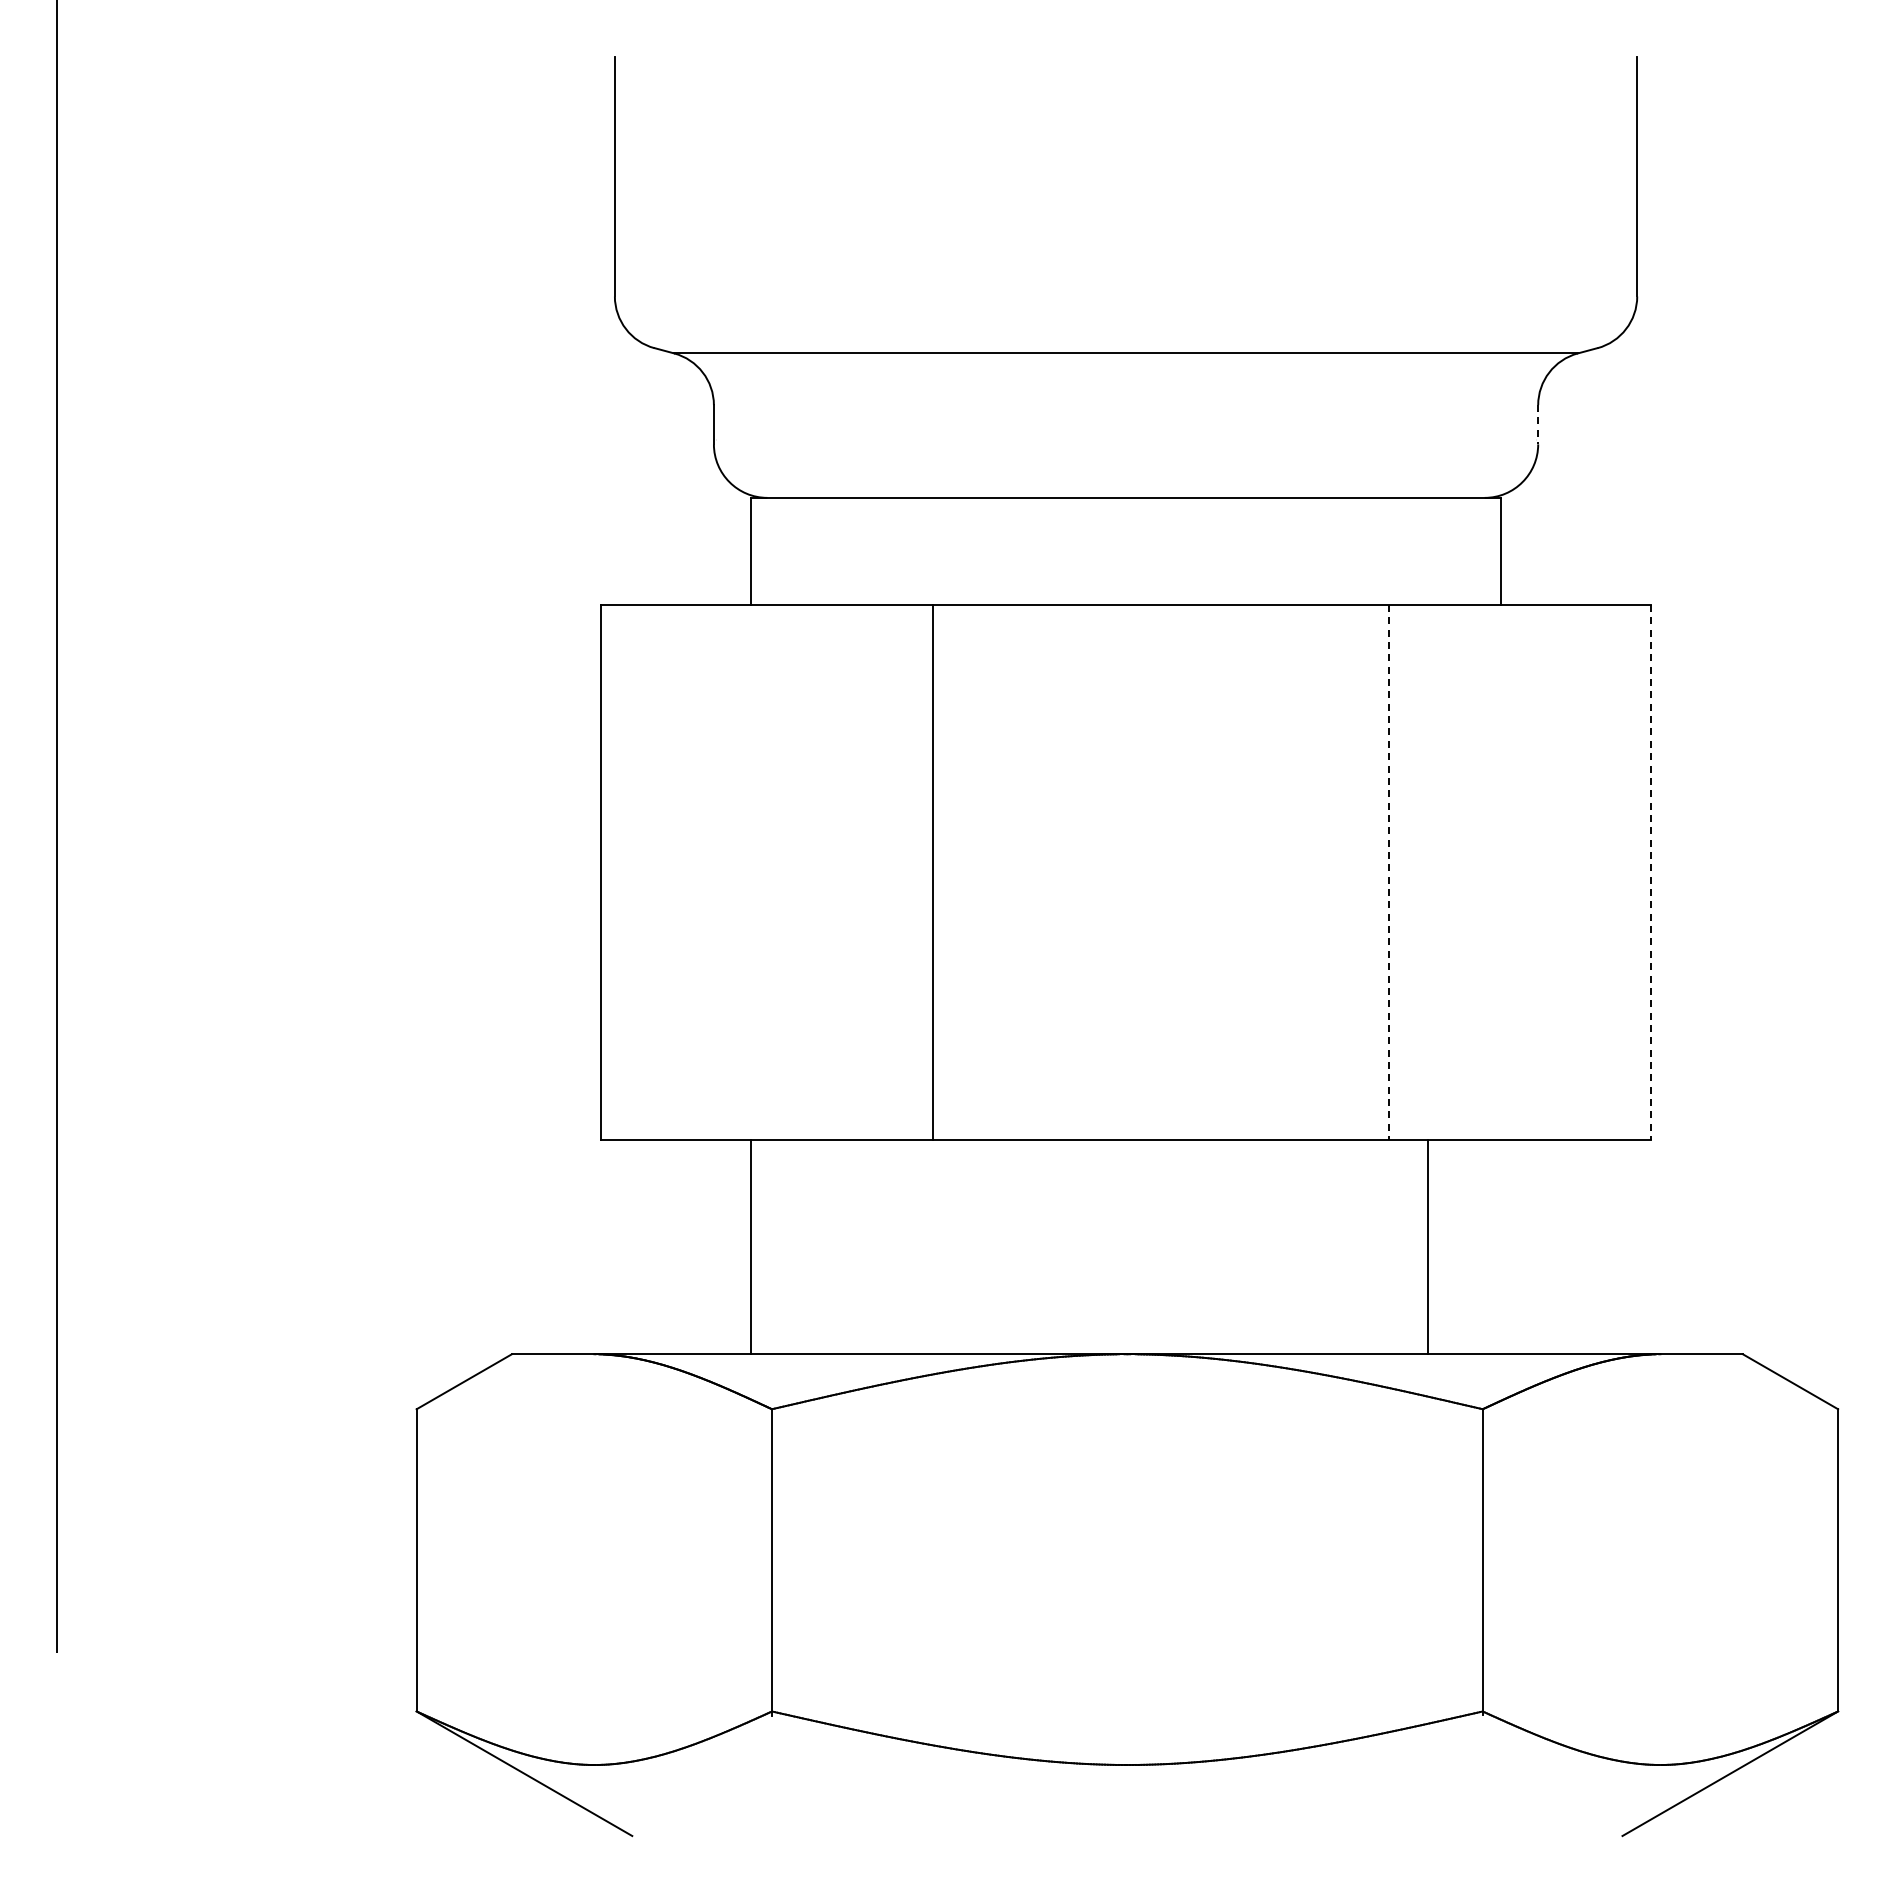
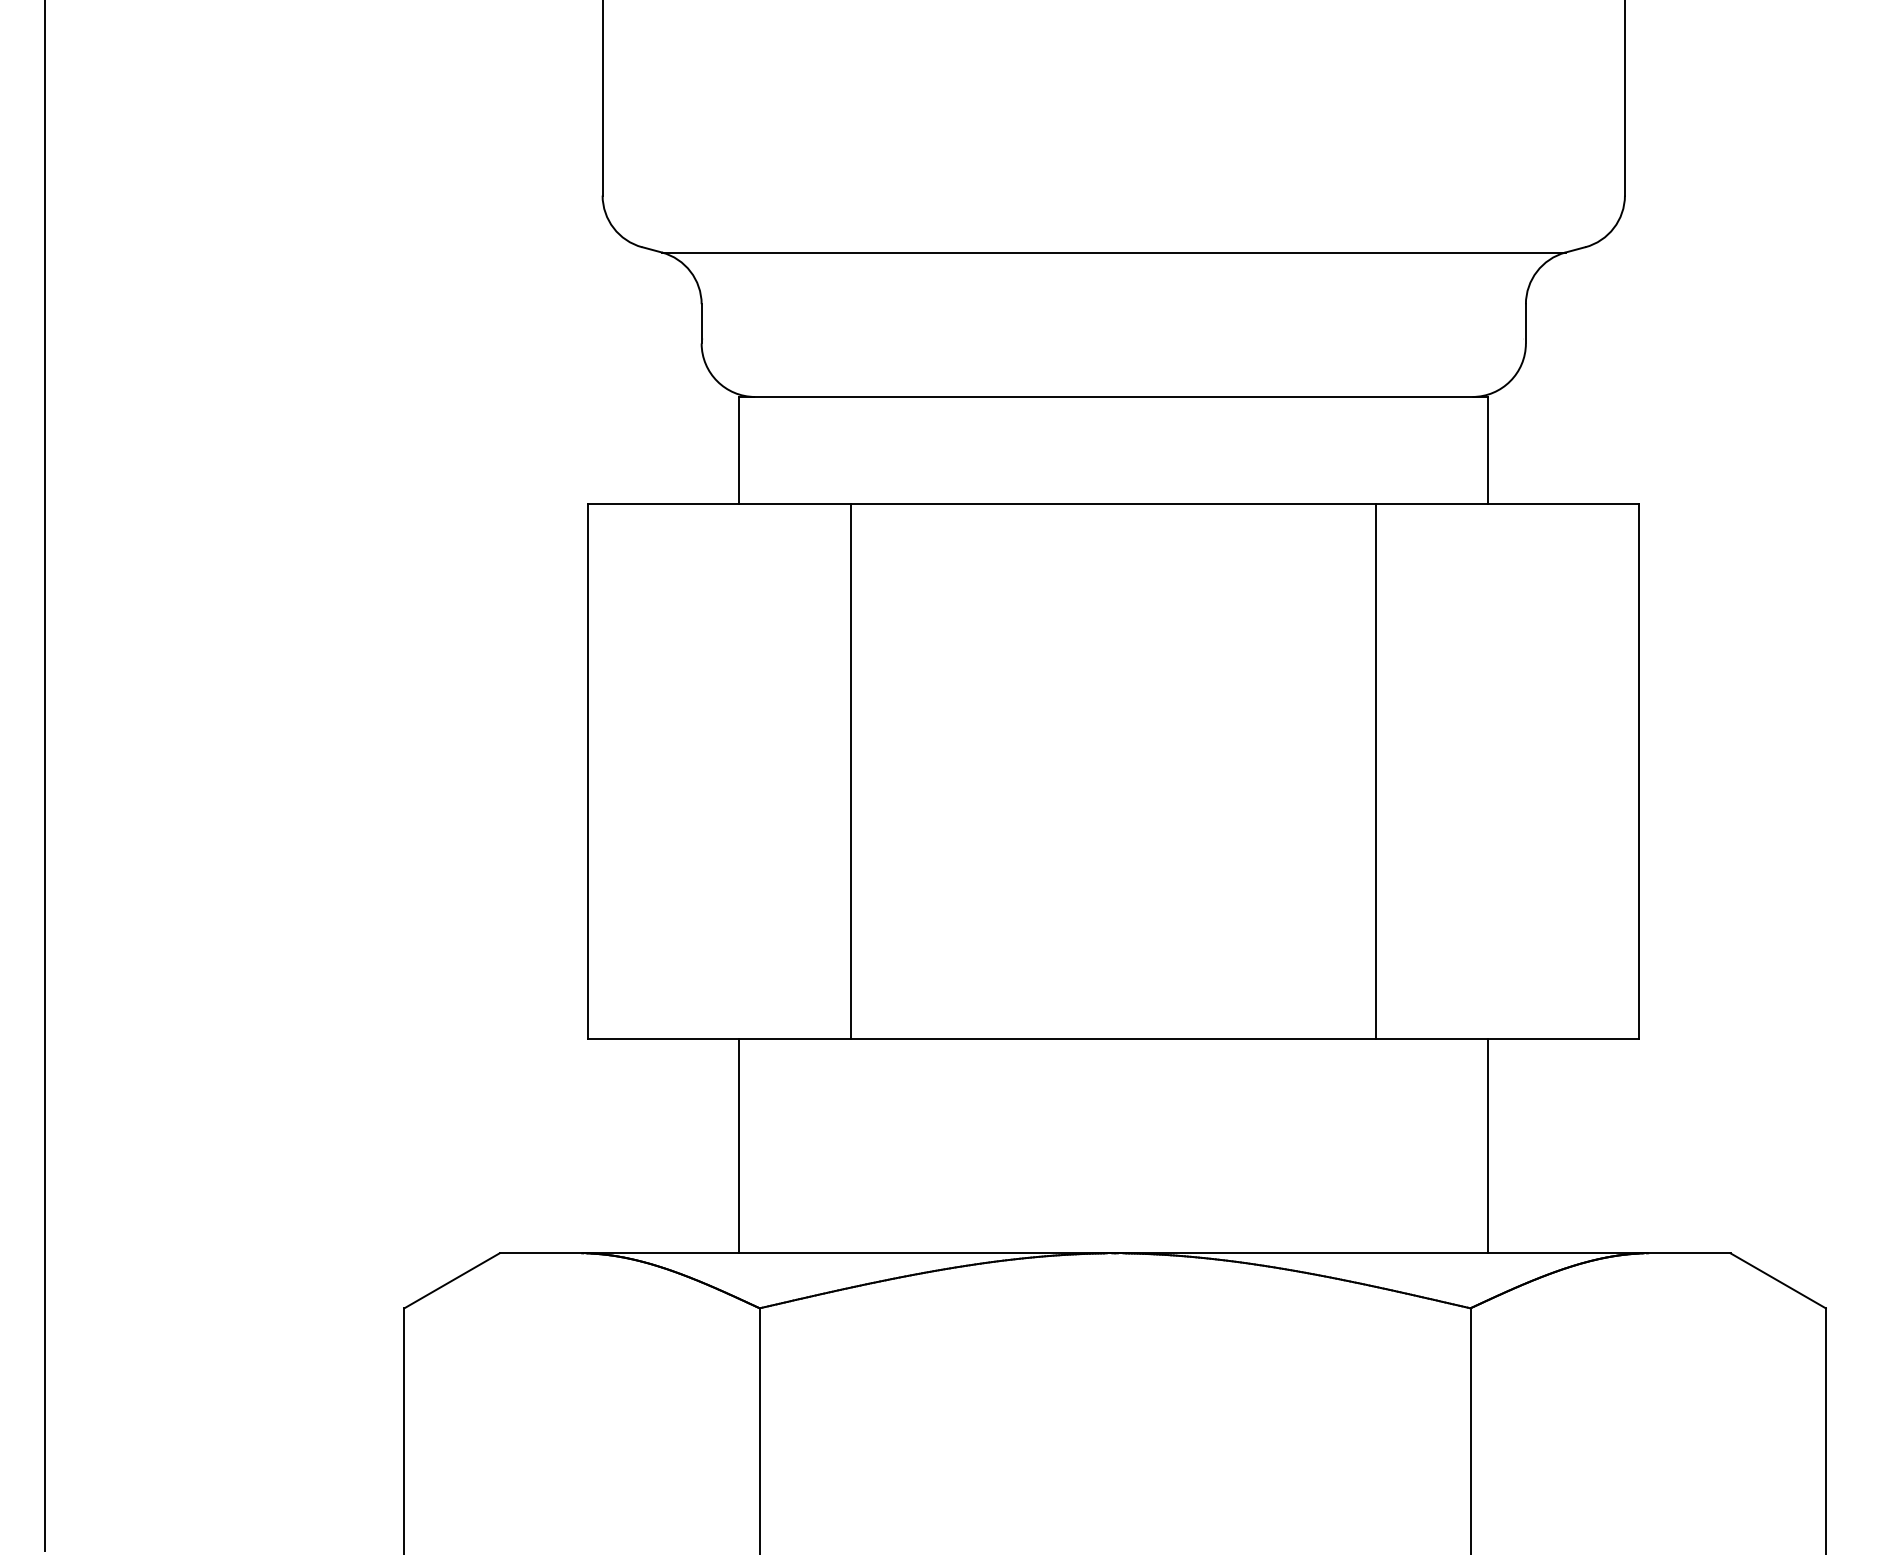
line: (1538, 424) -> (1526, 323), dashed -> solid
line: (933, 872) -> (851, 771), moved
line: (1388, 872) -> (1376, 771), dashed -> solid
line: (1651, 872) -> (1639, 771), dashed -> solid
line: (1427, 1247) -> (1488, 1146), moved

